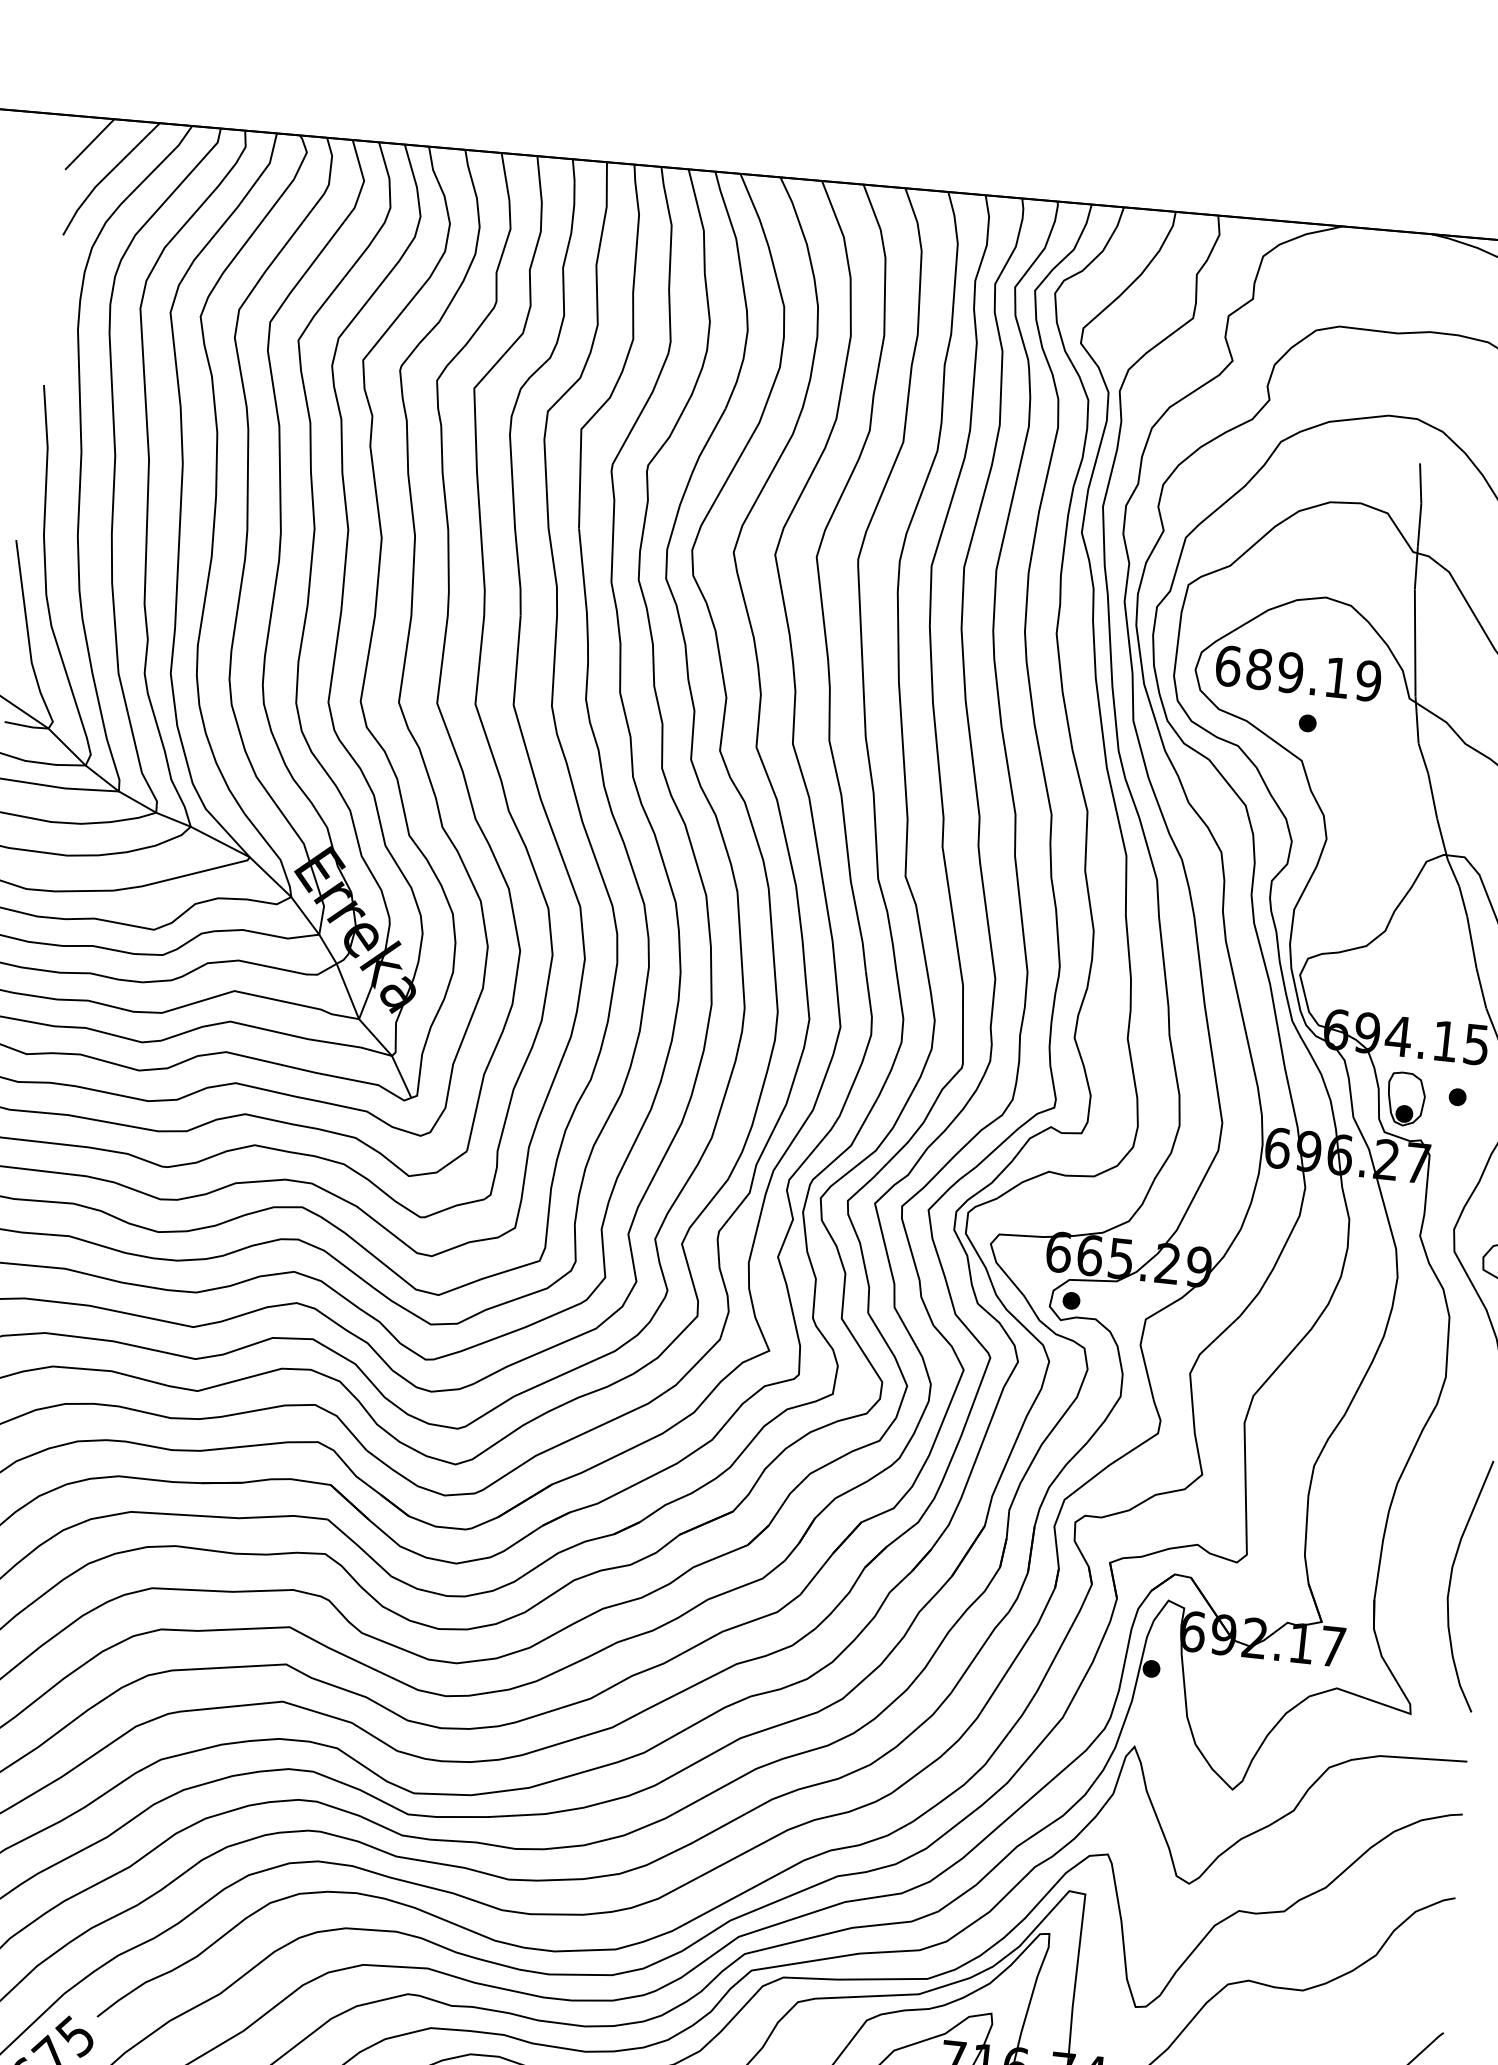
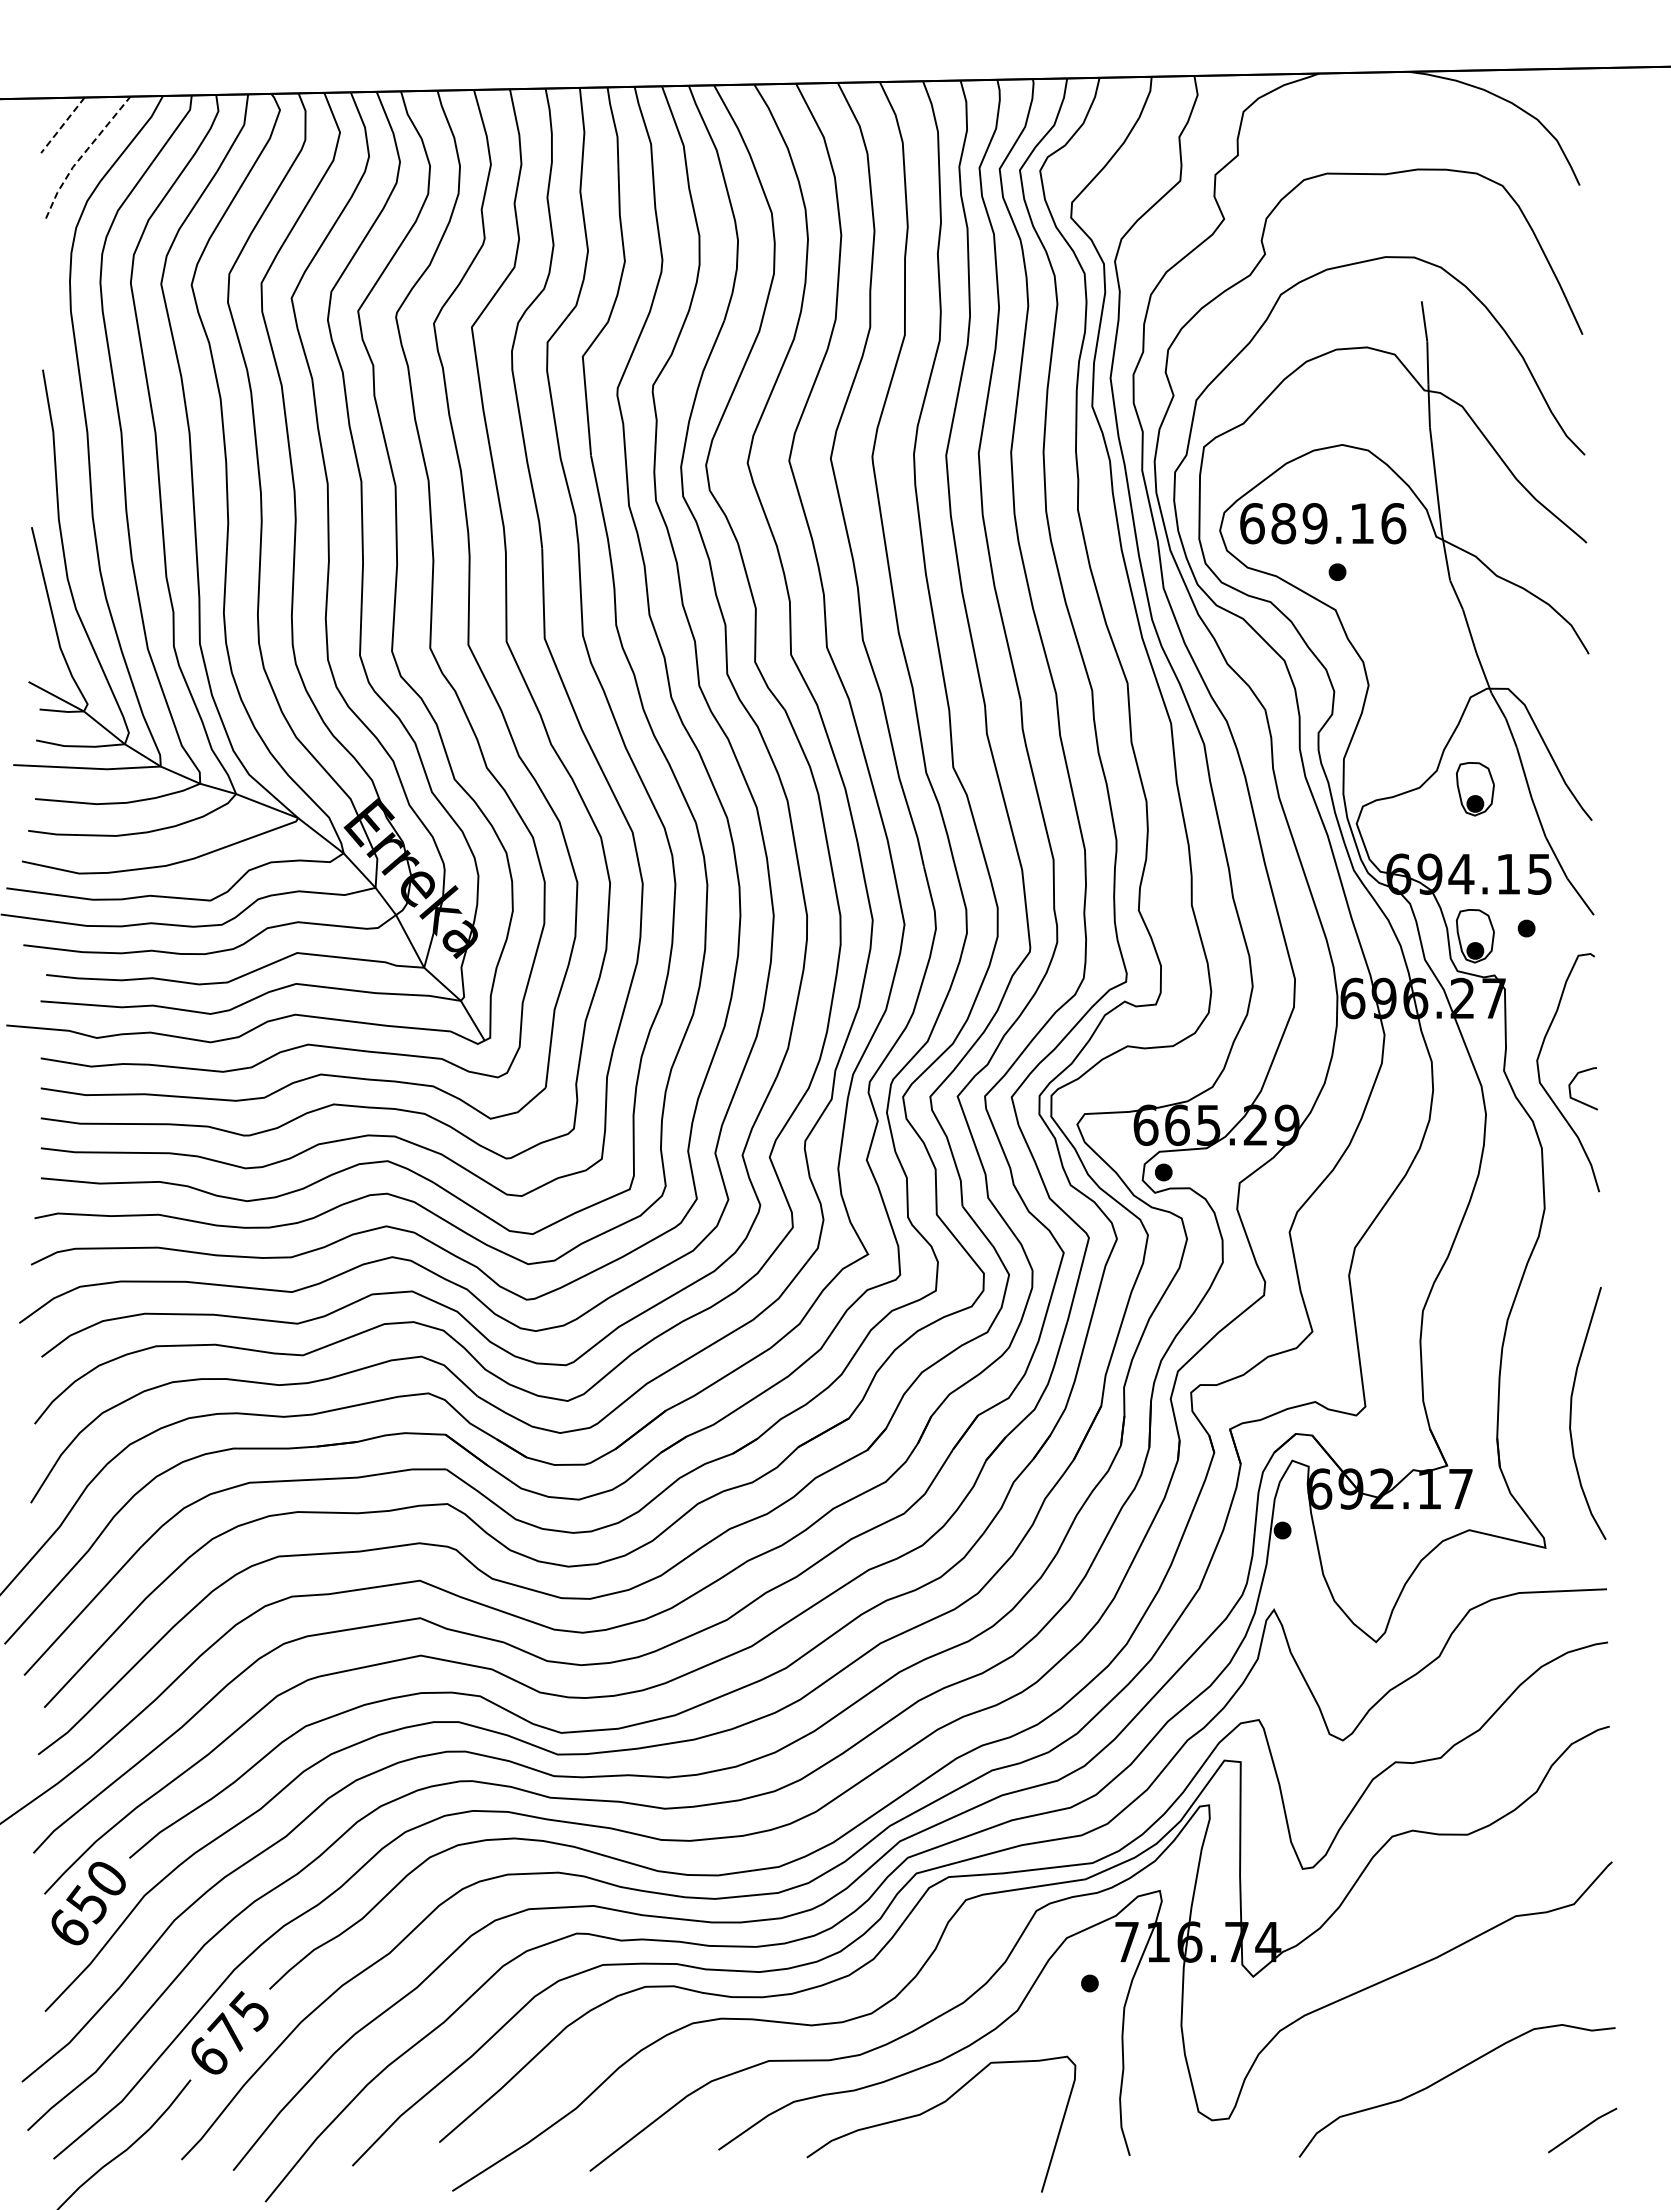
line: (89, 144) -> (62, 125), solid -> dashed
line: (106, 176) -> (82, 155), solid -> dashed
text: (1368, 680) -> (1393, 523), 689.19 -> 689.16
part: (1421, 953) -> (1475, 789), added

